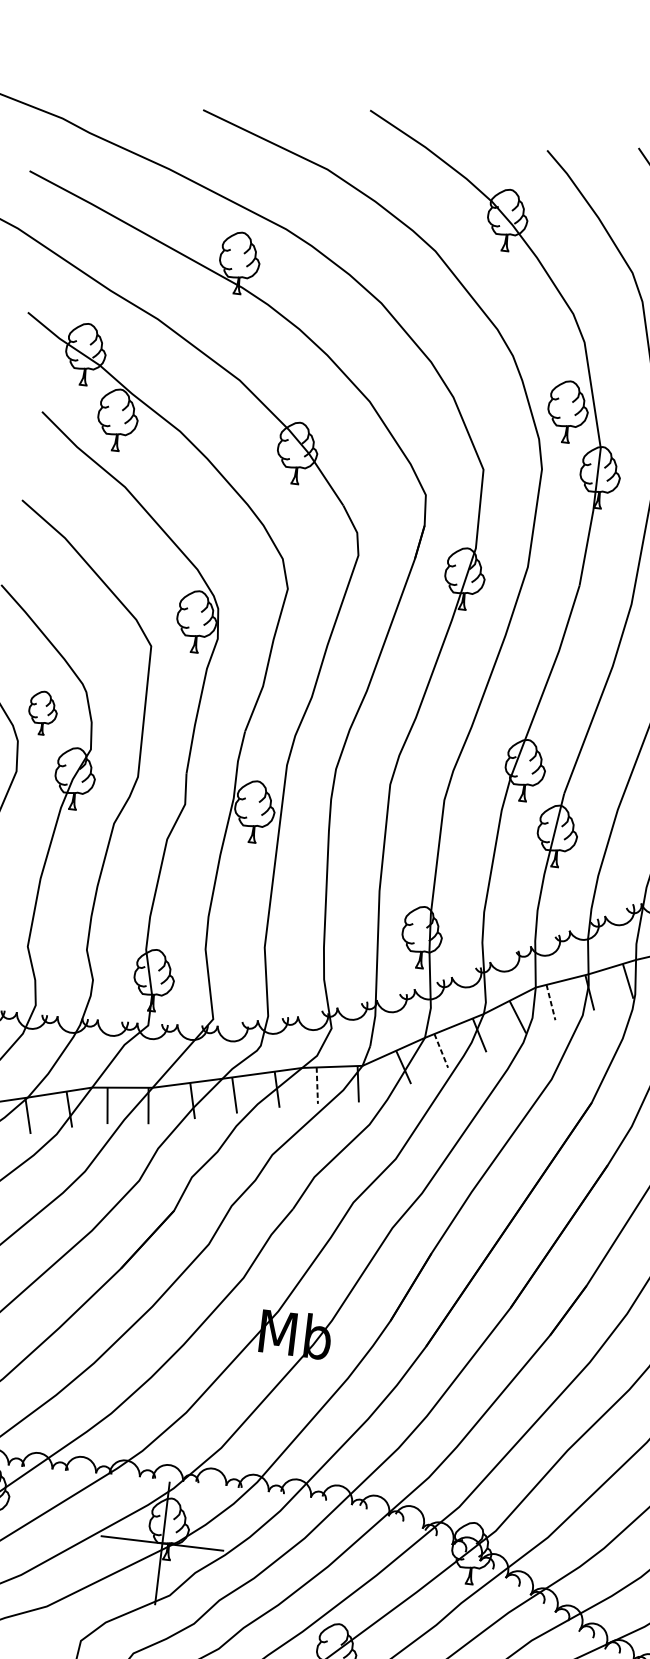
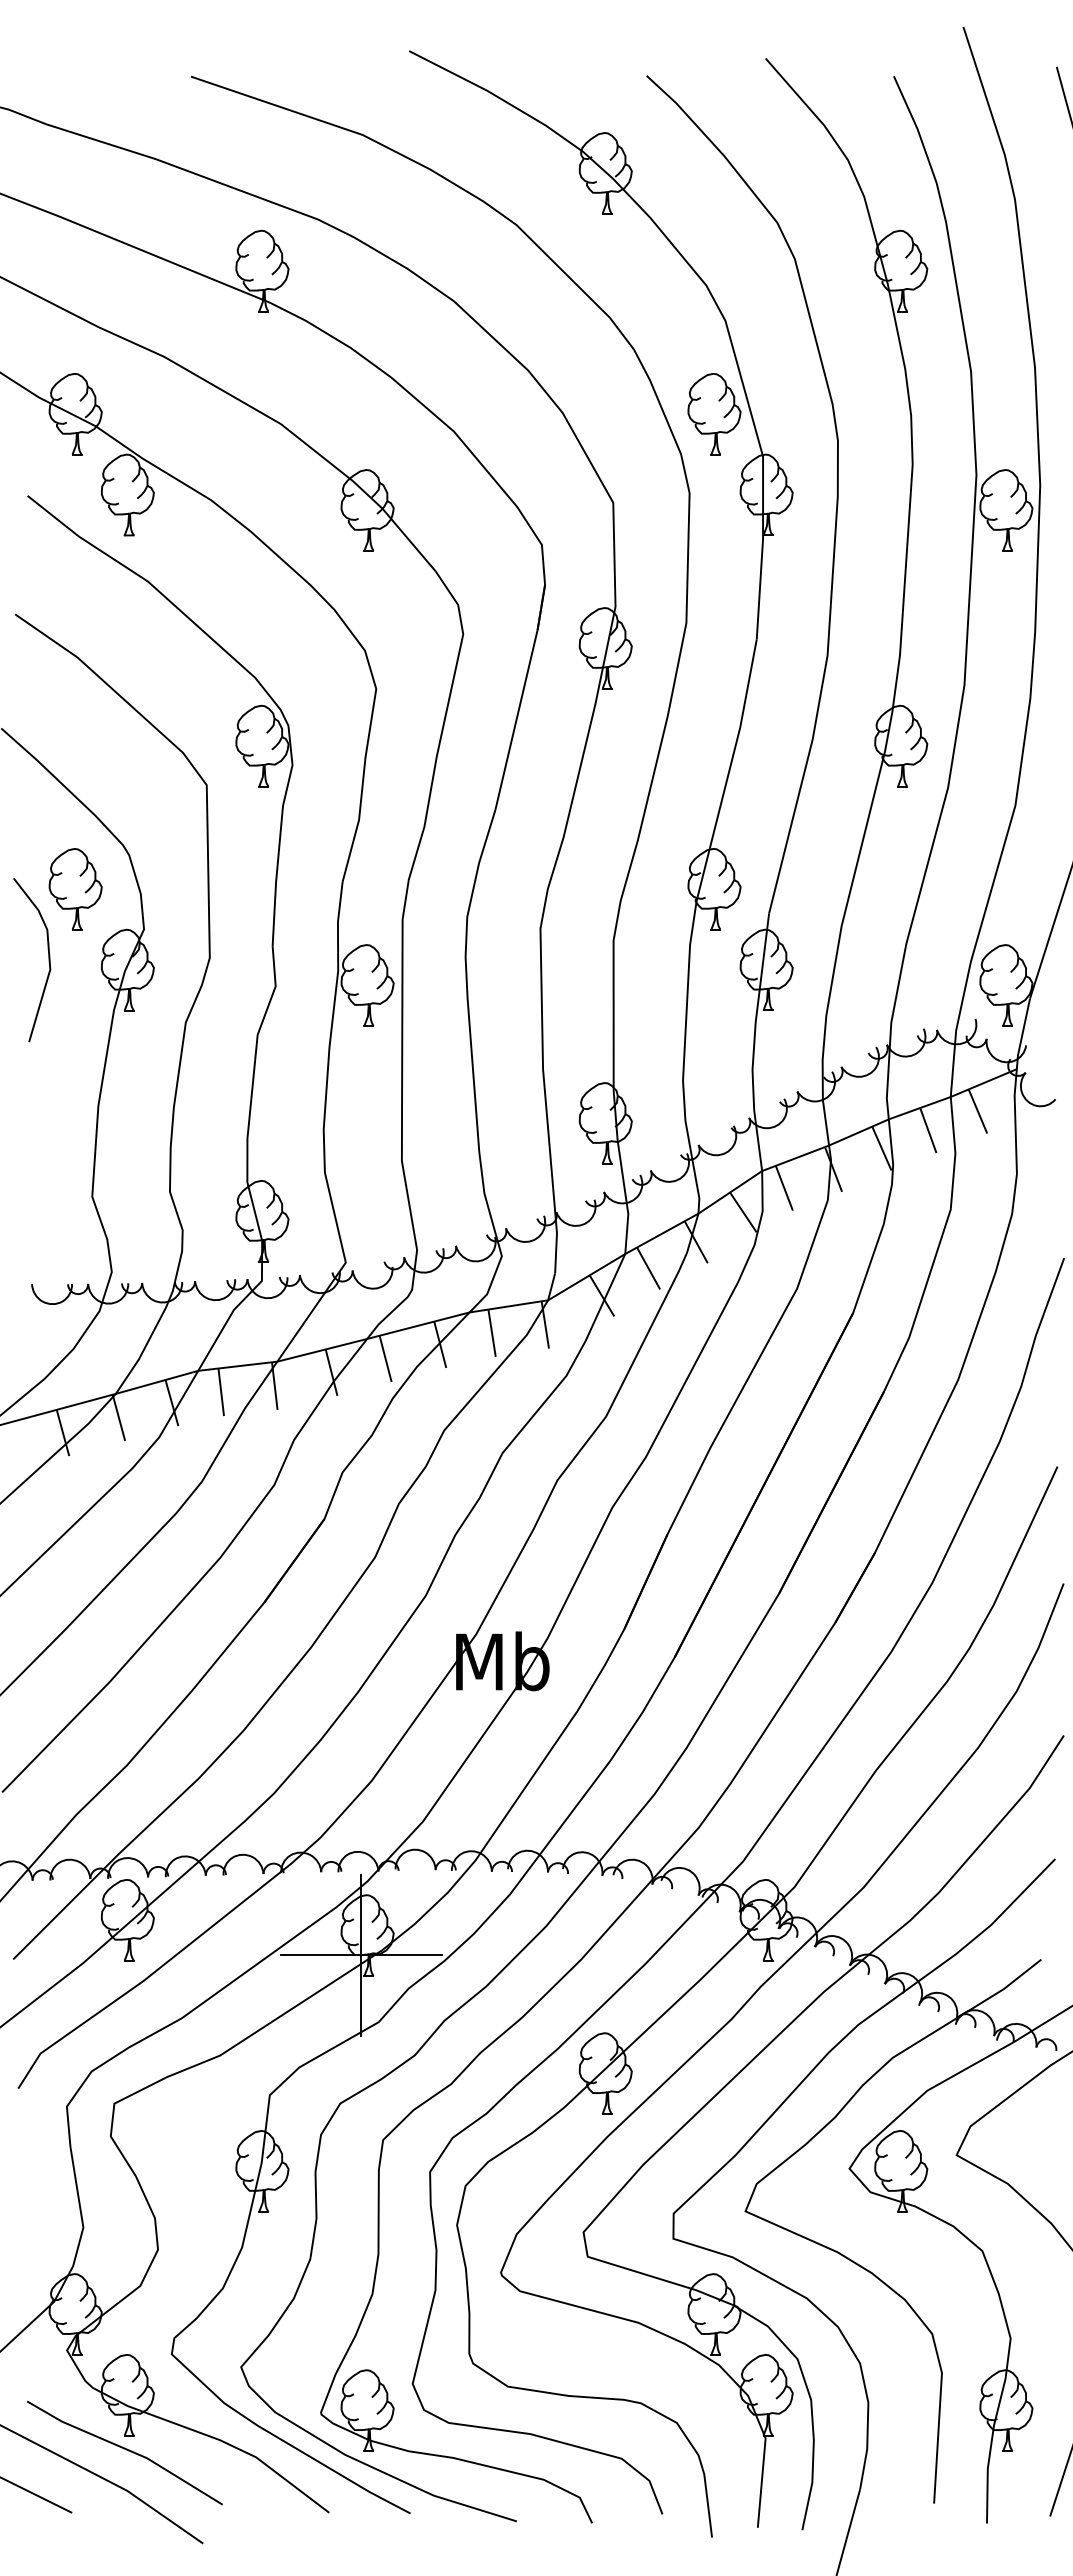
part: (42, 713) -> (75, 889), size x1.43
line: (551, 1002) -> (784, 1188), dashed -> solid
line: (441, 1050) -> (648, 1268), dashed -> solid
line: (317, 1085) -> (492, 1333), dashed -> solid

